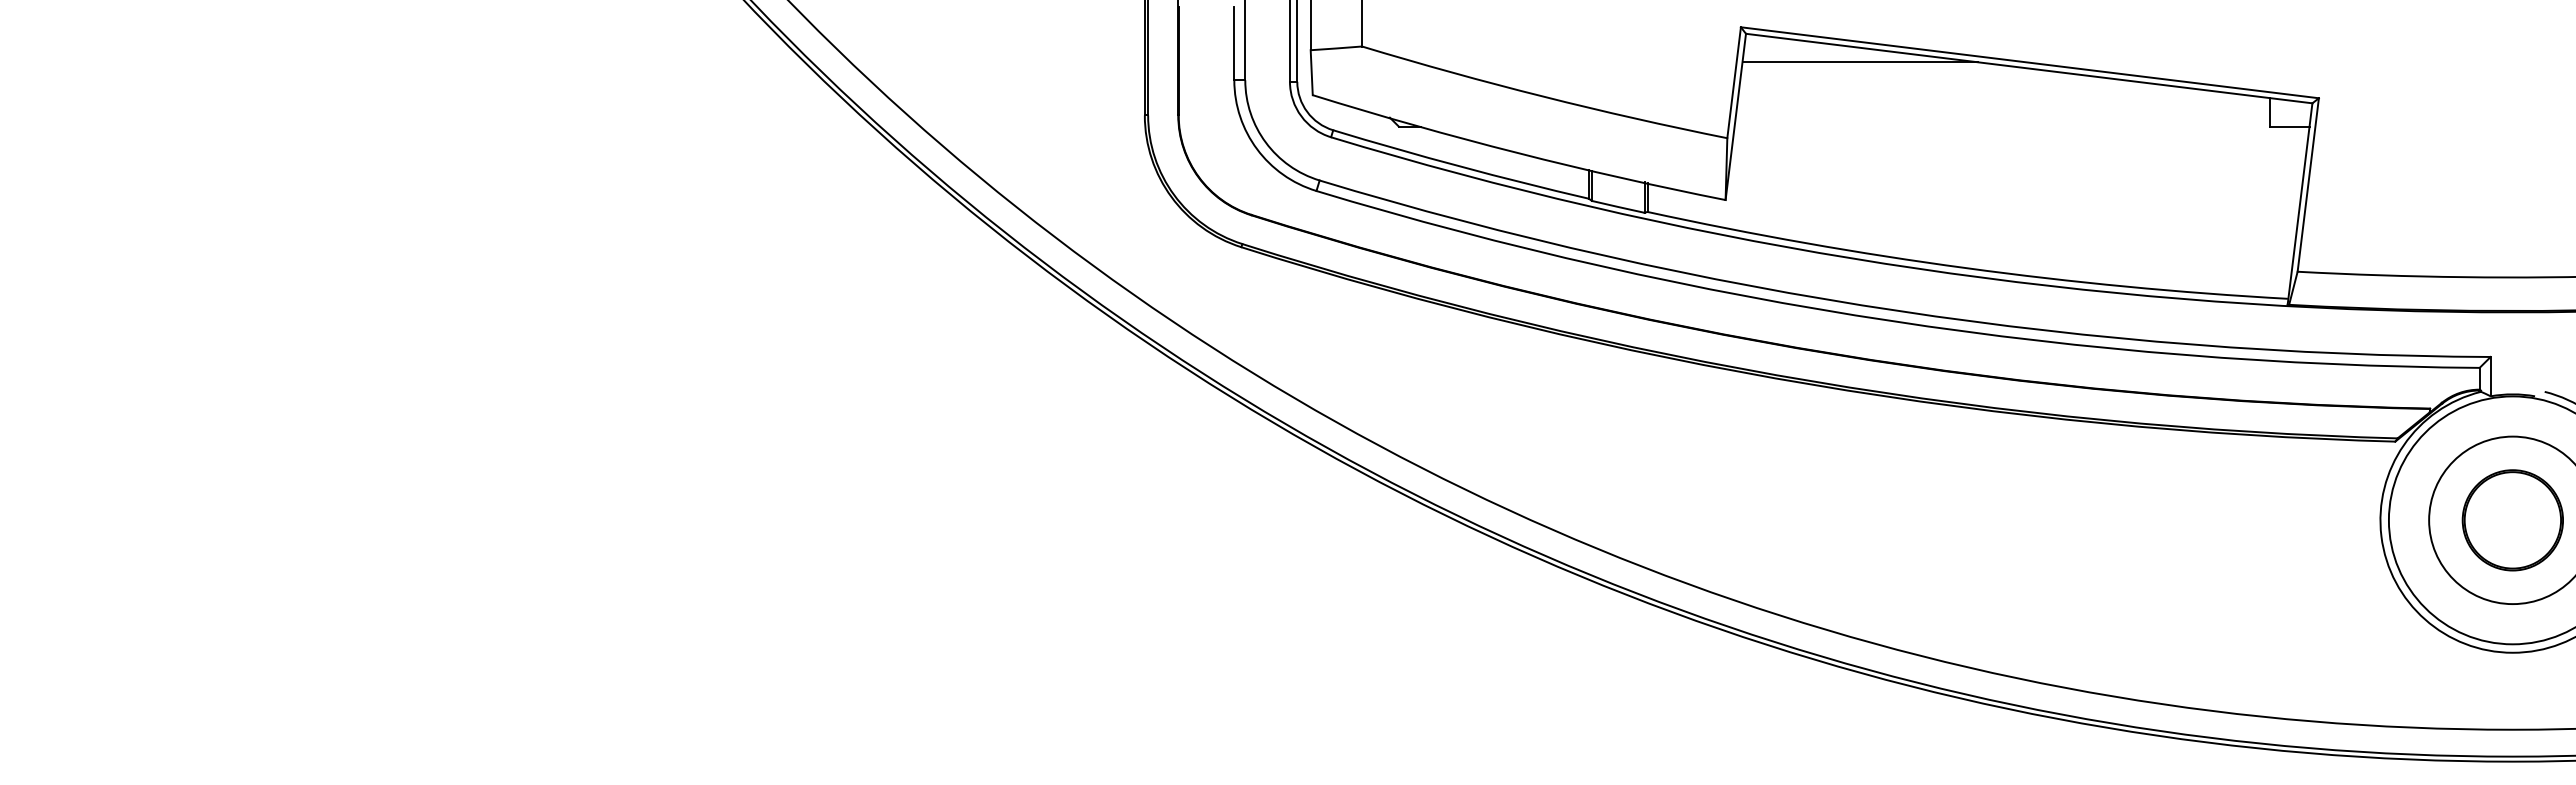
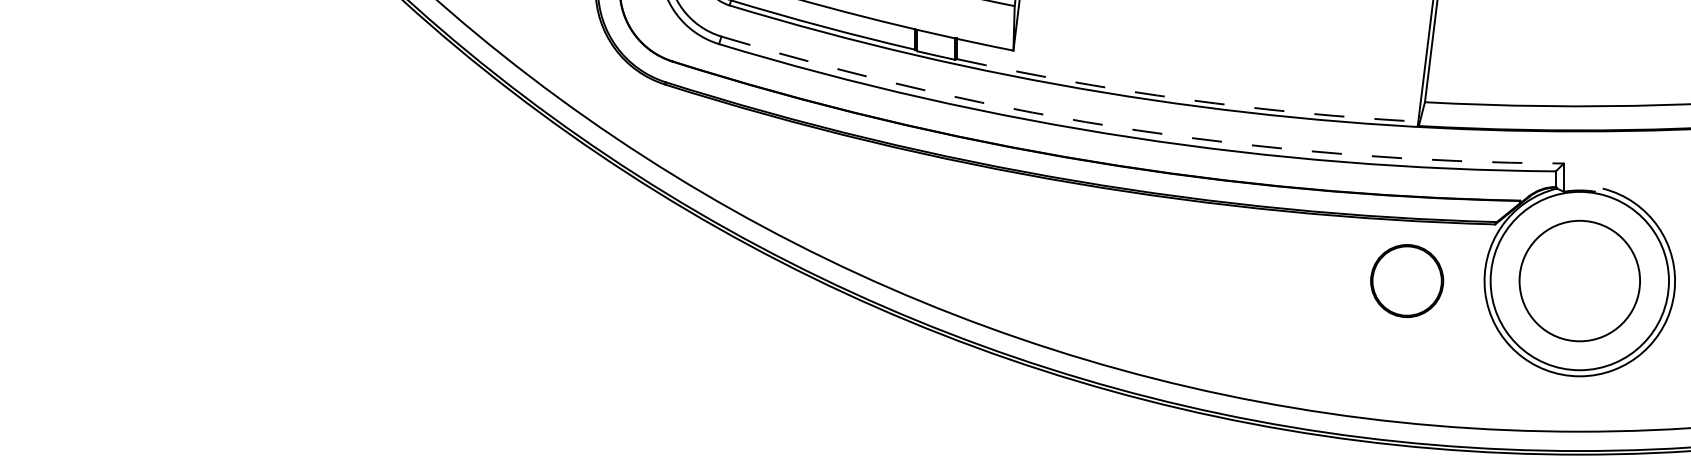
arc: (1965, 268) -> (1186, 99), solid -> dashed
arc: (1898, 311) -> (1137, 130), solid -> dashed
part: (2512, 520) -> (1406, 281), moved

